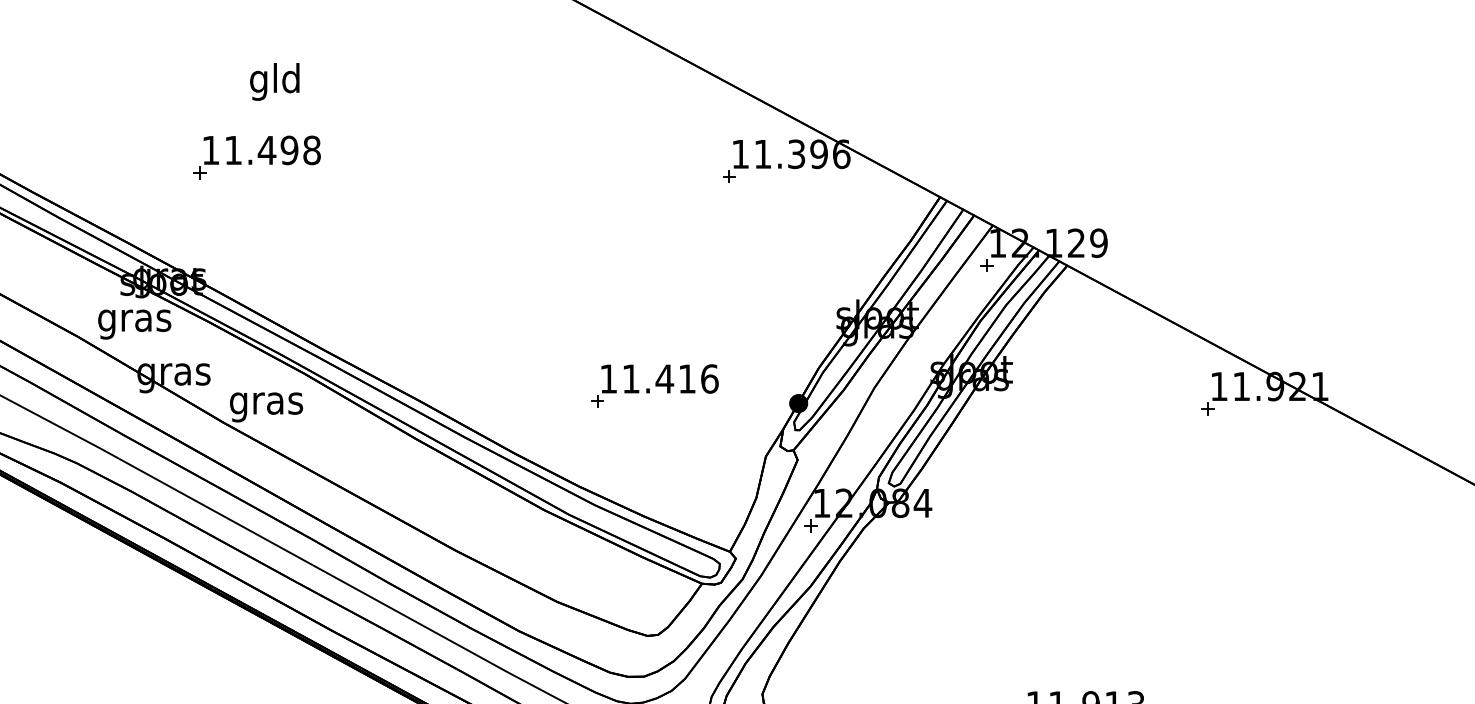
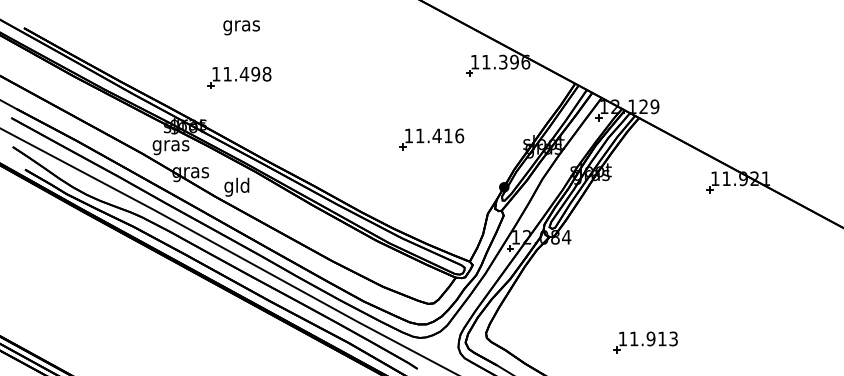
text: (275, 81) -> (241, 25), gld -> gras
part: (257, 156) -> (239, 77), moved
part: (653, 386) -> (431, 139), moved
text: (265, 401) -> (236, 186), gras -> gld

